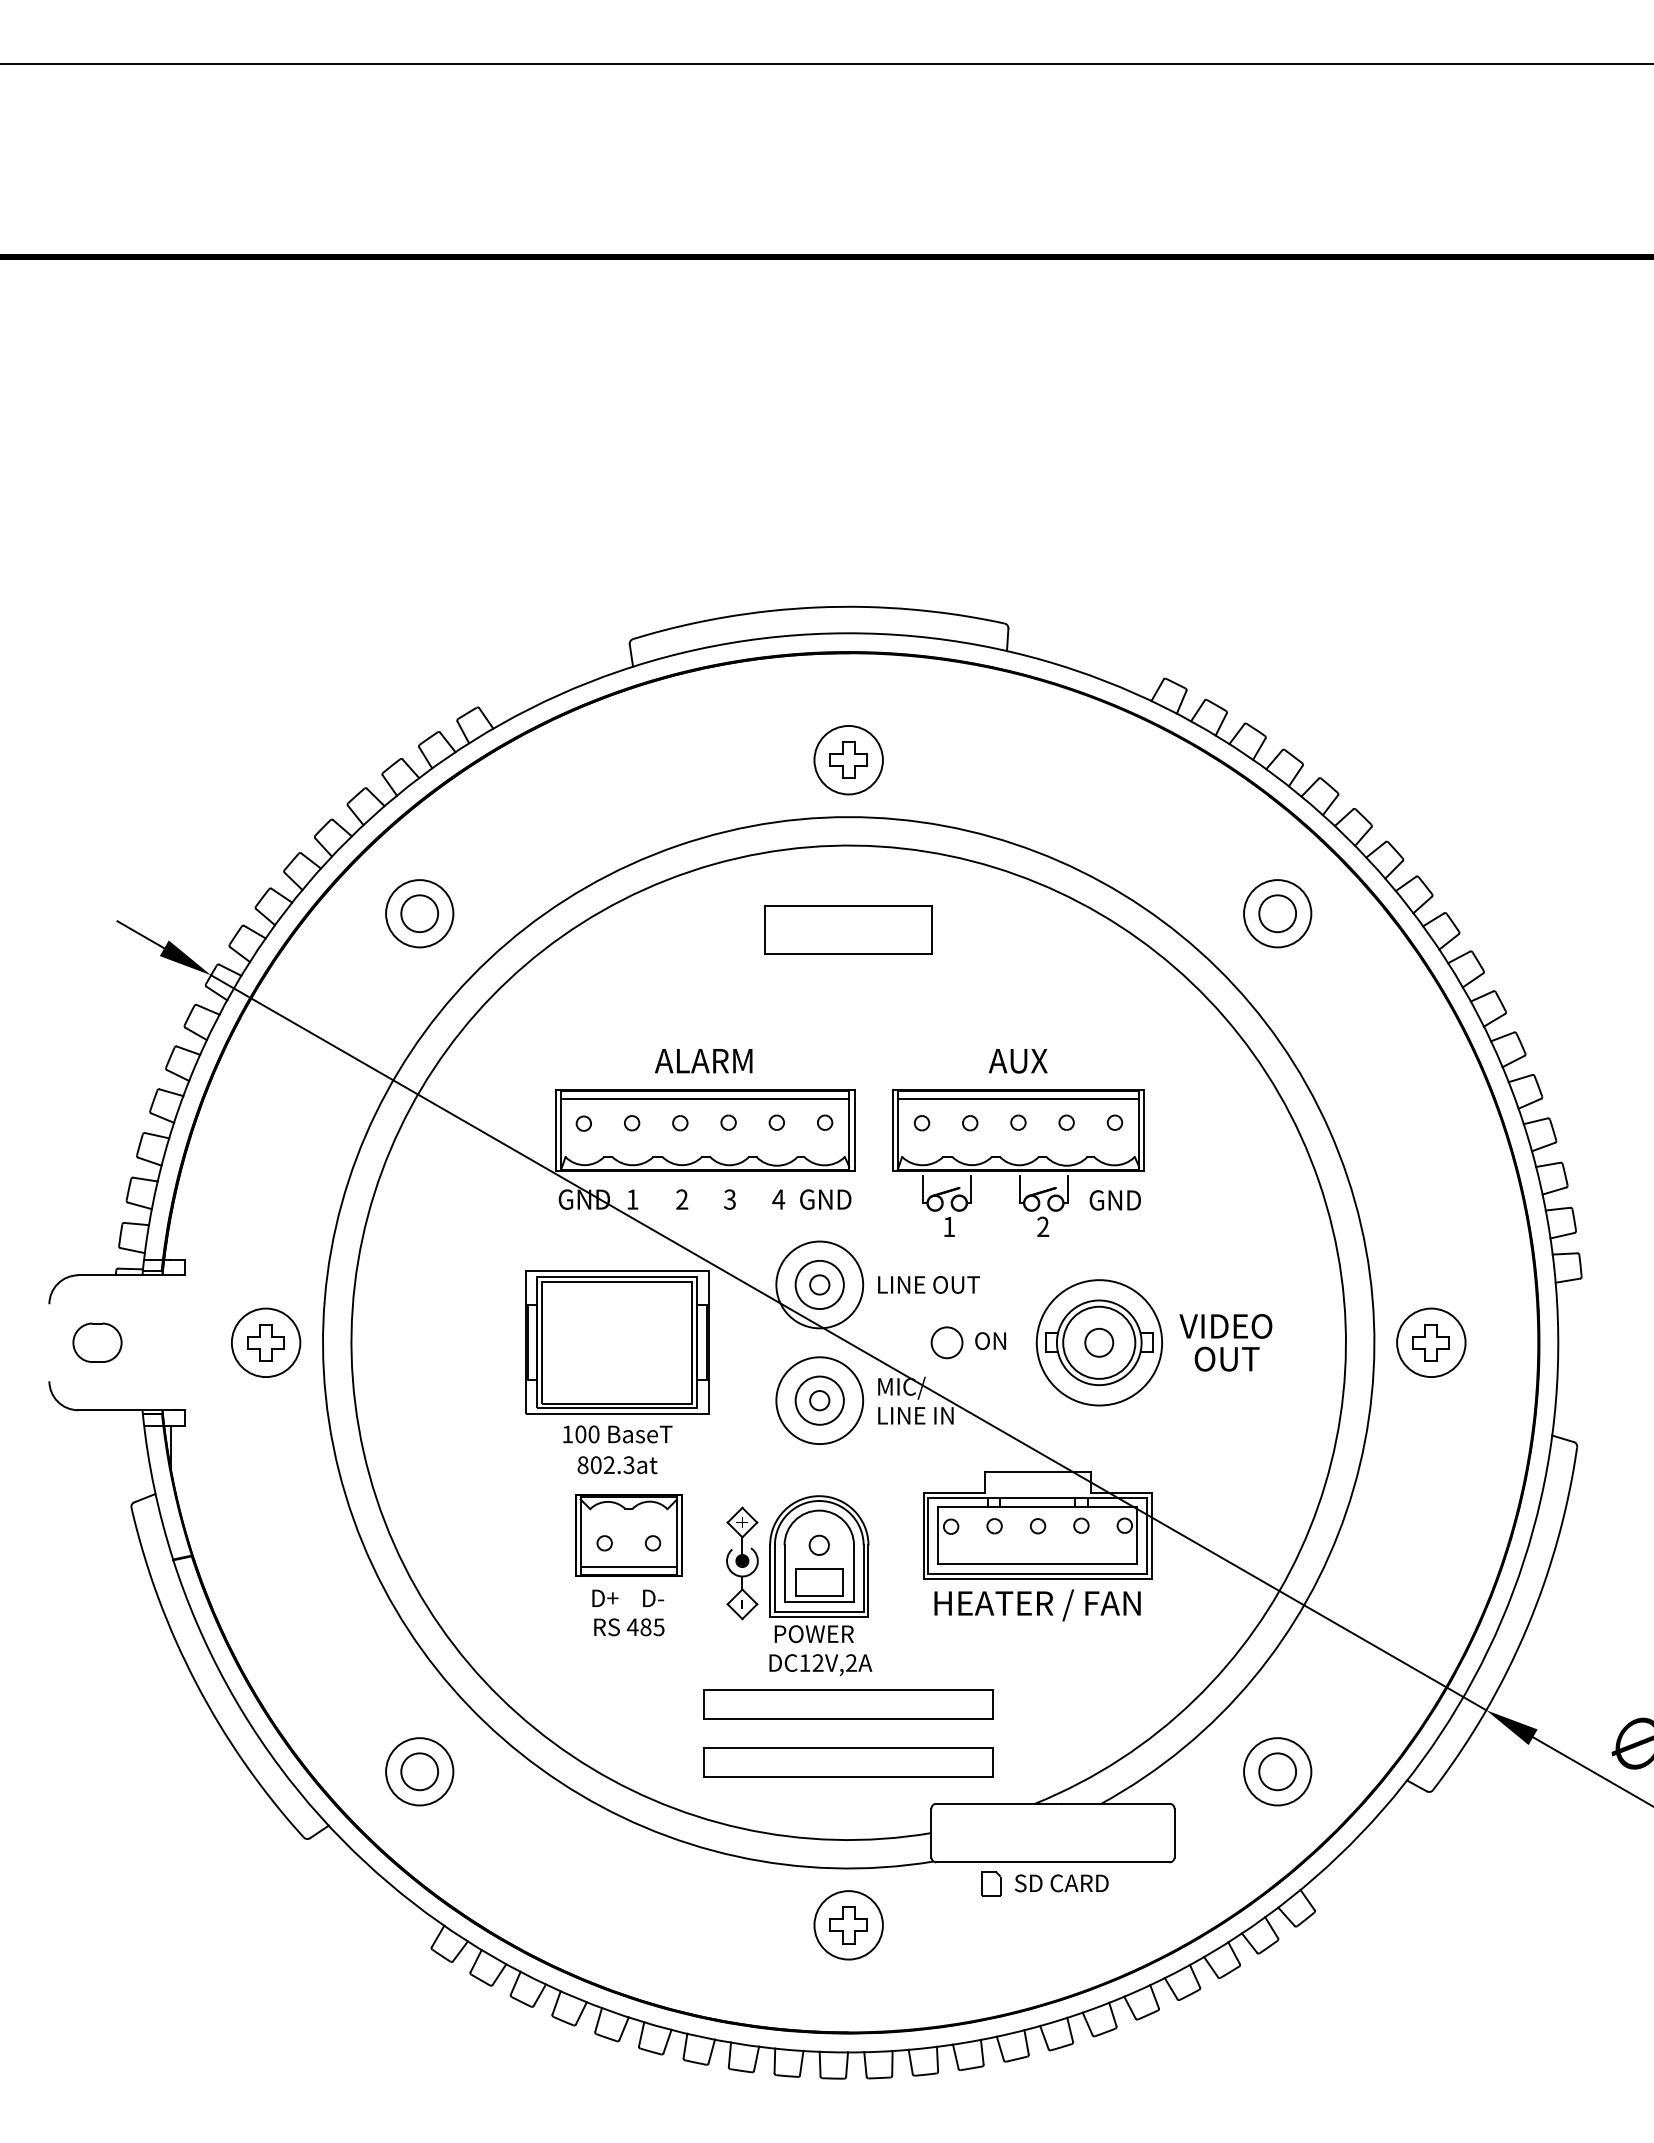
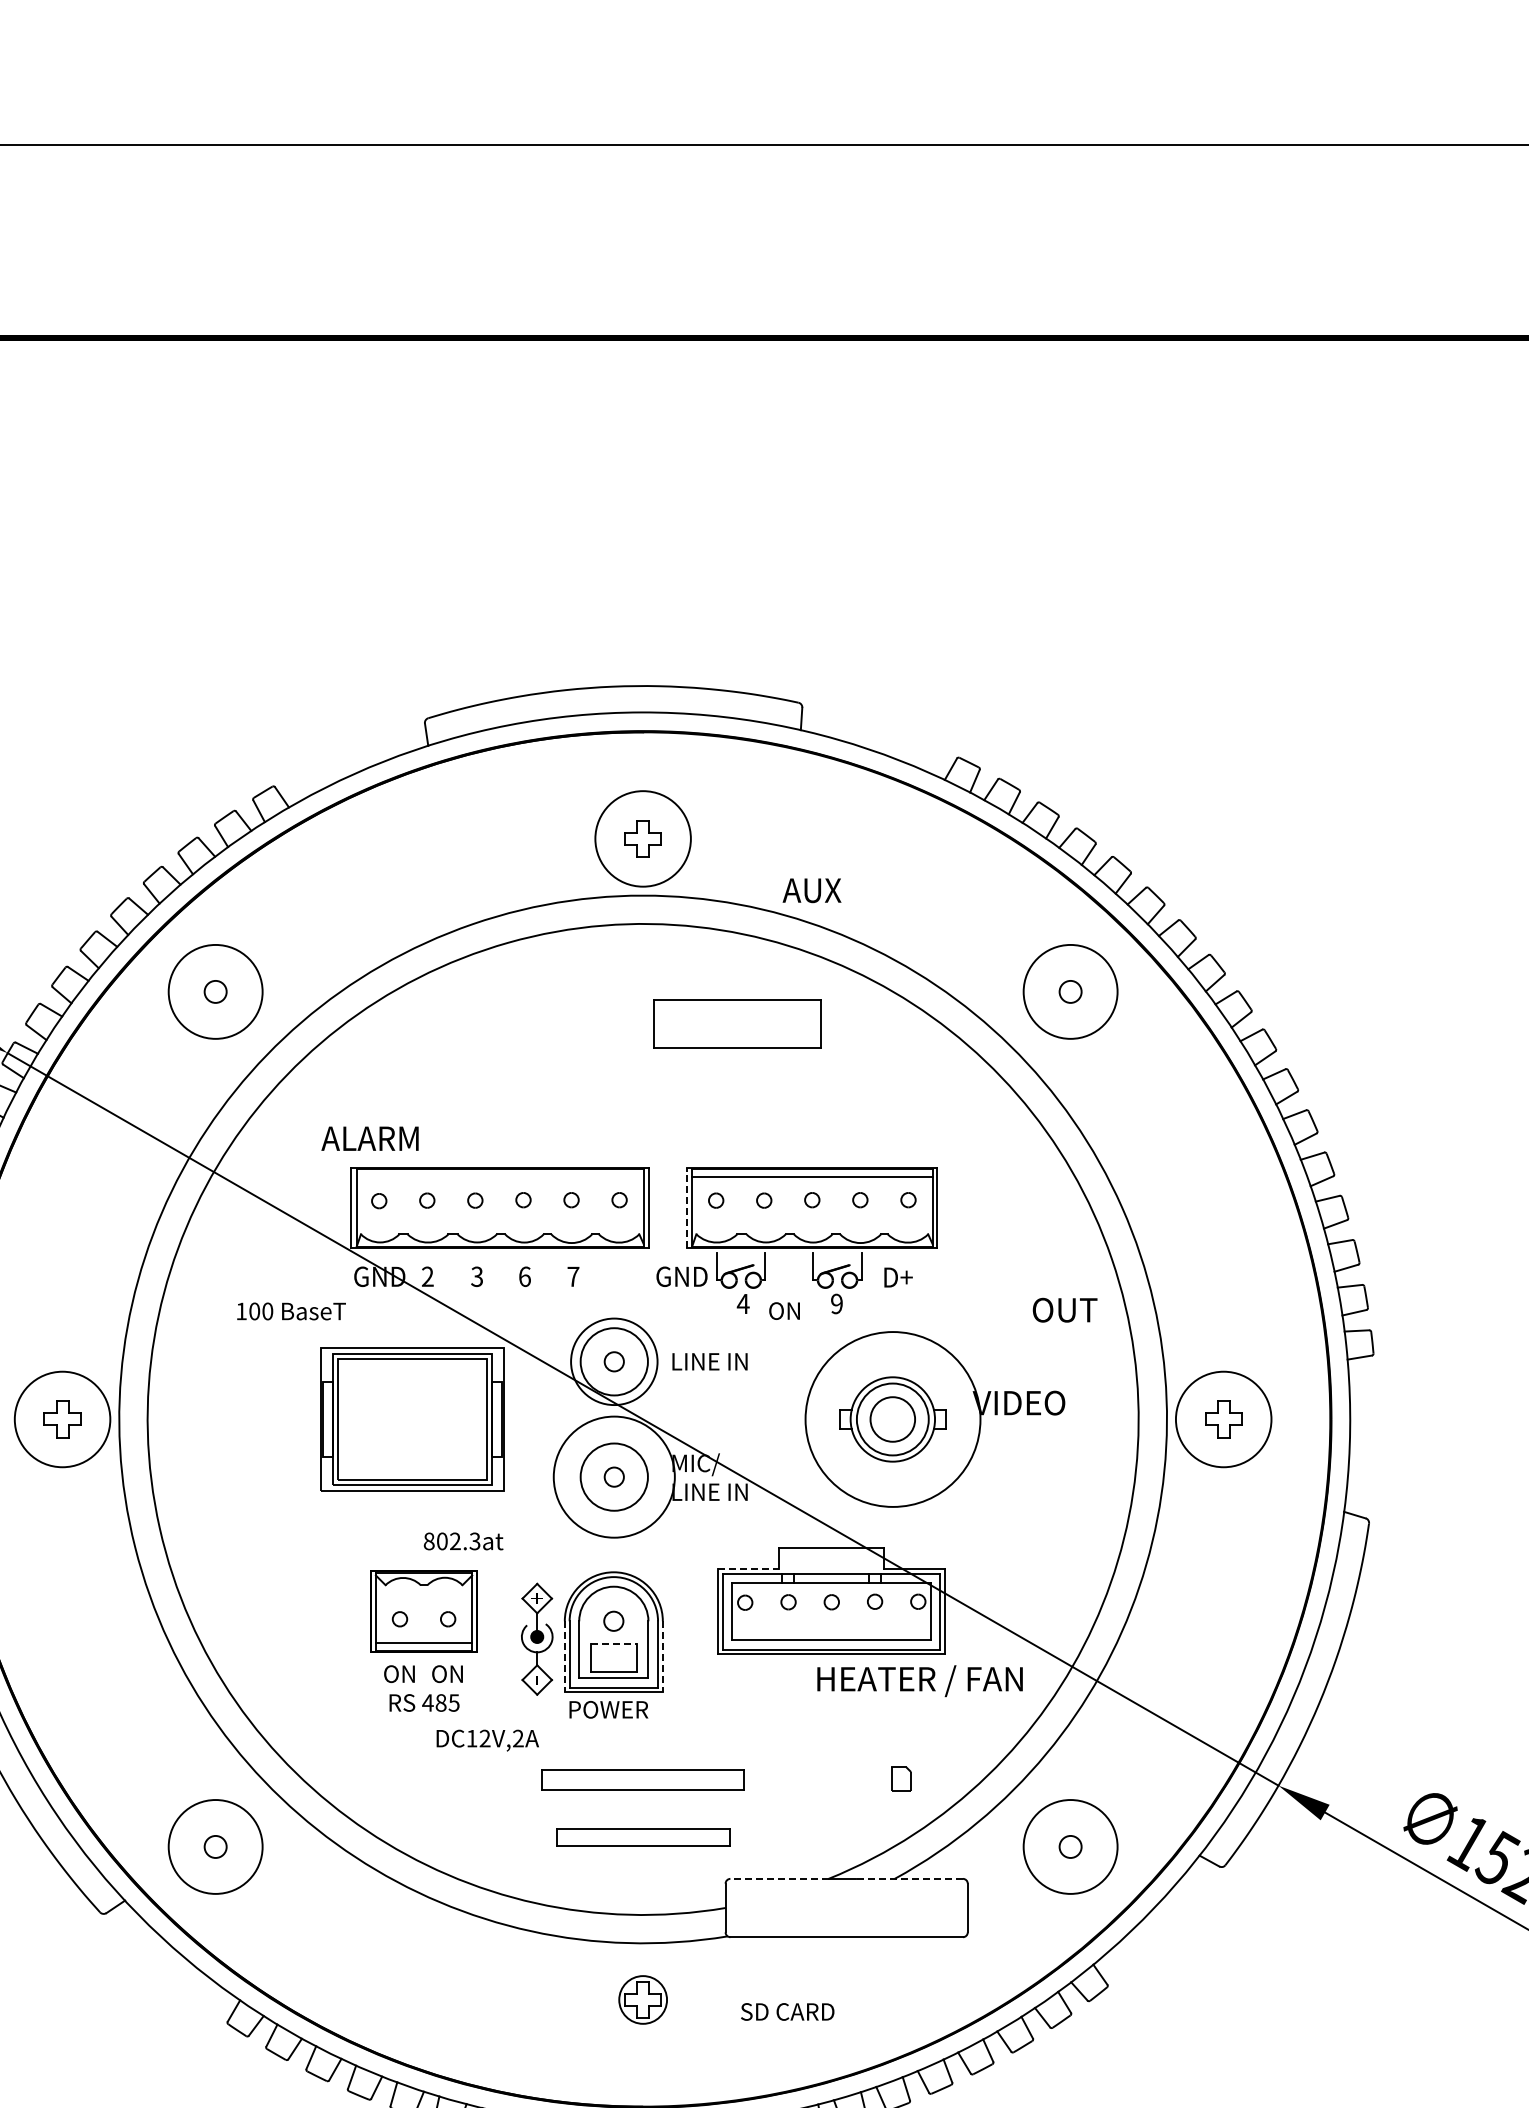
circle: (848, 759) -> (642, 838), size x1.4
circle: (419, 913) -> (215, 991), size x0.6
circle: (419, 913) -> (215, 991), size x1.4
circle: (1277, 913) -> (1070, 991), size x0.6
circle: (1277, 913) -> (1070, 991), size x1.4
part: (848, 929) -> (737, 1023), moved
text: (703, 1061) -> (369, 1139), moved
text: (1017, 1061) -> (811, 891), moved
line: (705, 1099) -> (500, 1177), removed
line: (893, 1130) -> (687, 1207), solid -> dashed
text: (632, 1199) -> (427, 1276), 1 -> 2
text: (682, 1199) -> (477, 1276), 2 -> 3
text: (730, 1199) -> (525, 1276), 3 -> 6
text: (778, 1199) -> (573, 1276), 4 -> 7
text: (825, 1199) -> (681, 1276), moved
text: (1114, 1200) -> (908, 1277), GND -> D+
text: (948, 1226) -> (742, 1303), 1 -> 4
text: (1043, 1227) -> (837, 1304), 2 -> 9
circle: (819, 1284) -> (614, 1361), size x1.4
text: (956, 1284) -> (750, 1361), LINE OUT -> LINE IN
text: (990, 1340) -> (784, 1310), moved
circle: (265, 1342) -> (61, 1419), size x1.4
circle: (946, 1342) -> (740, 1419), removed
circle: (1099, 1342) -> (893, 1419), size x1.4
circle: (1099, 1342) -> (893, 1419), size x1.6
circle: (1431, 1342) -> (1223, 1419), size x1.4
text: (1226, 1358) -> (1064, 1309), moved
circle: (819, 1400) -> (614, 1476), size x1.4
circle: (819, 1400) -> (614, 1476), size x1.4
text: (617, 1434) -> (291, 1311), moved
text: (617, 1465) -> (463, 1541), moved
line: (954, 1492) -> (748, 1568), solid -> dashed
line: (820, 1568) -> (615, 1644), solid -> dashed
line: (770, 1581) -> (565, 1657), solid -> dashed
line: (868, 1581) -> (662, 1657), solid -> dashed
text: (603, 1598) -> (398, 1674), D+ -> ON
text: (652, 1598) -> (447, 1674), D- -> ON
text: (1037, 1605) -> (919, 1681), moved
text: (820, 1664) -> (487, 1740), moved
part: (848, 1704) -> (642, 1779), size x0.7
part: (848, 1762) -> (642, 1837), size x0.6
circle: (419, 1771) -> (215, 1846), size x0.6
circle: (419, 1771) -> (215, 1846), size x1.4
circle: (1277, 1771) -> (1070, 1846), size x0.6
circle: (1277, 1771) -> (1070, 1846), size x1.4
line: (985, 1803) -> (779, 1878), solid -> dashed
line: (1115, 1803) -> (909, 1878), solid -> dashed
part: (991, 1883) -> (902, 1778), moved
text: (1061, 1883) -> (787, 2012), moved
circle: (848, 1925) -> (642, 2000), size x0.7

